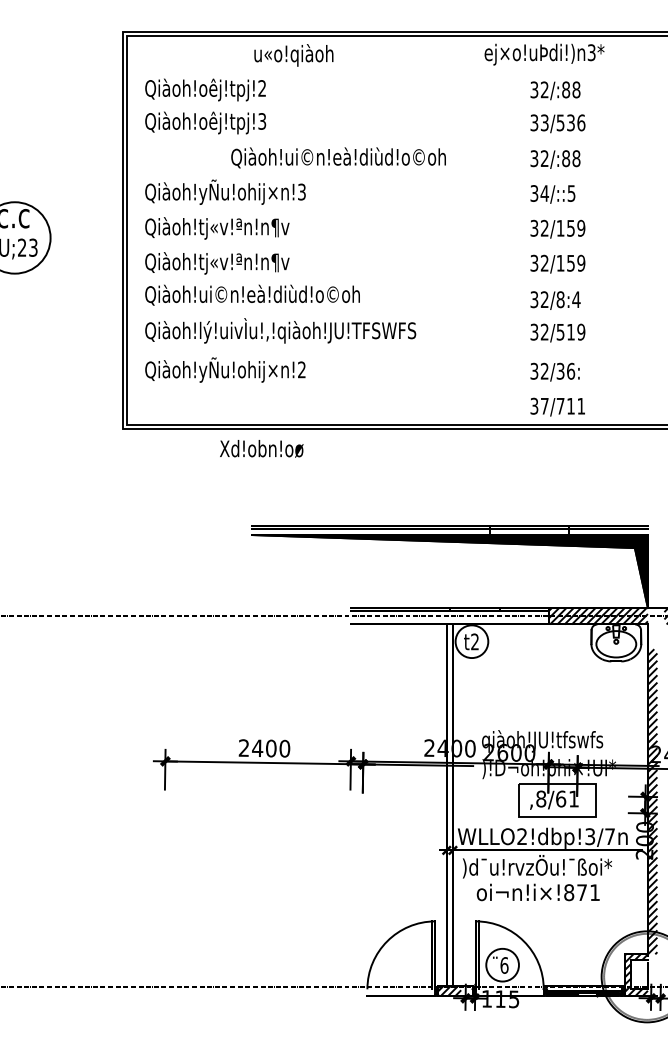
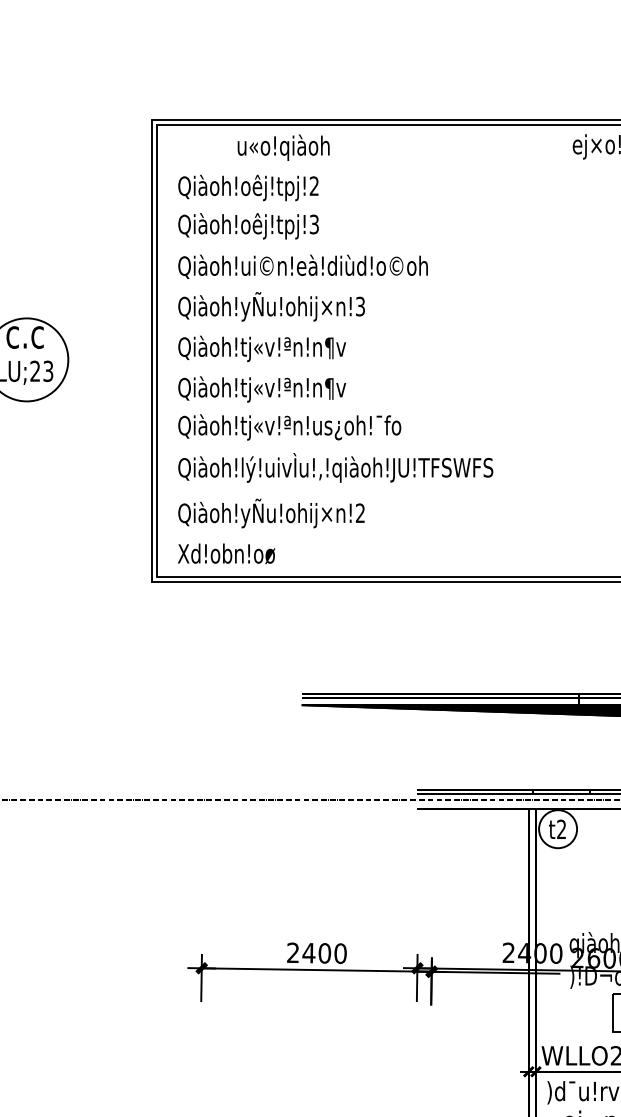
text: (293, 55) -> (283, 147), moved
text: (338, 157) -> (303, 266), moved
text: (278, 295) -> (333, 426), Qiàoh!ui©n!eà!diùd!o©oh -> Qiàoh!tj«v!ªn!us¿oh!¯fo
text: (261, 448) -> (226, 553), moved

